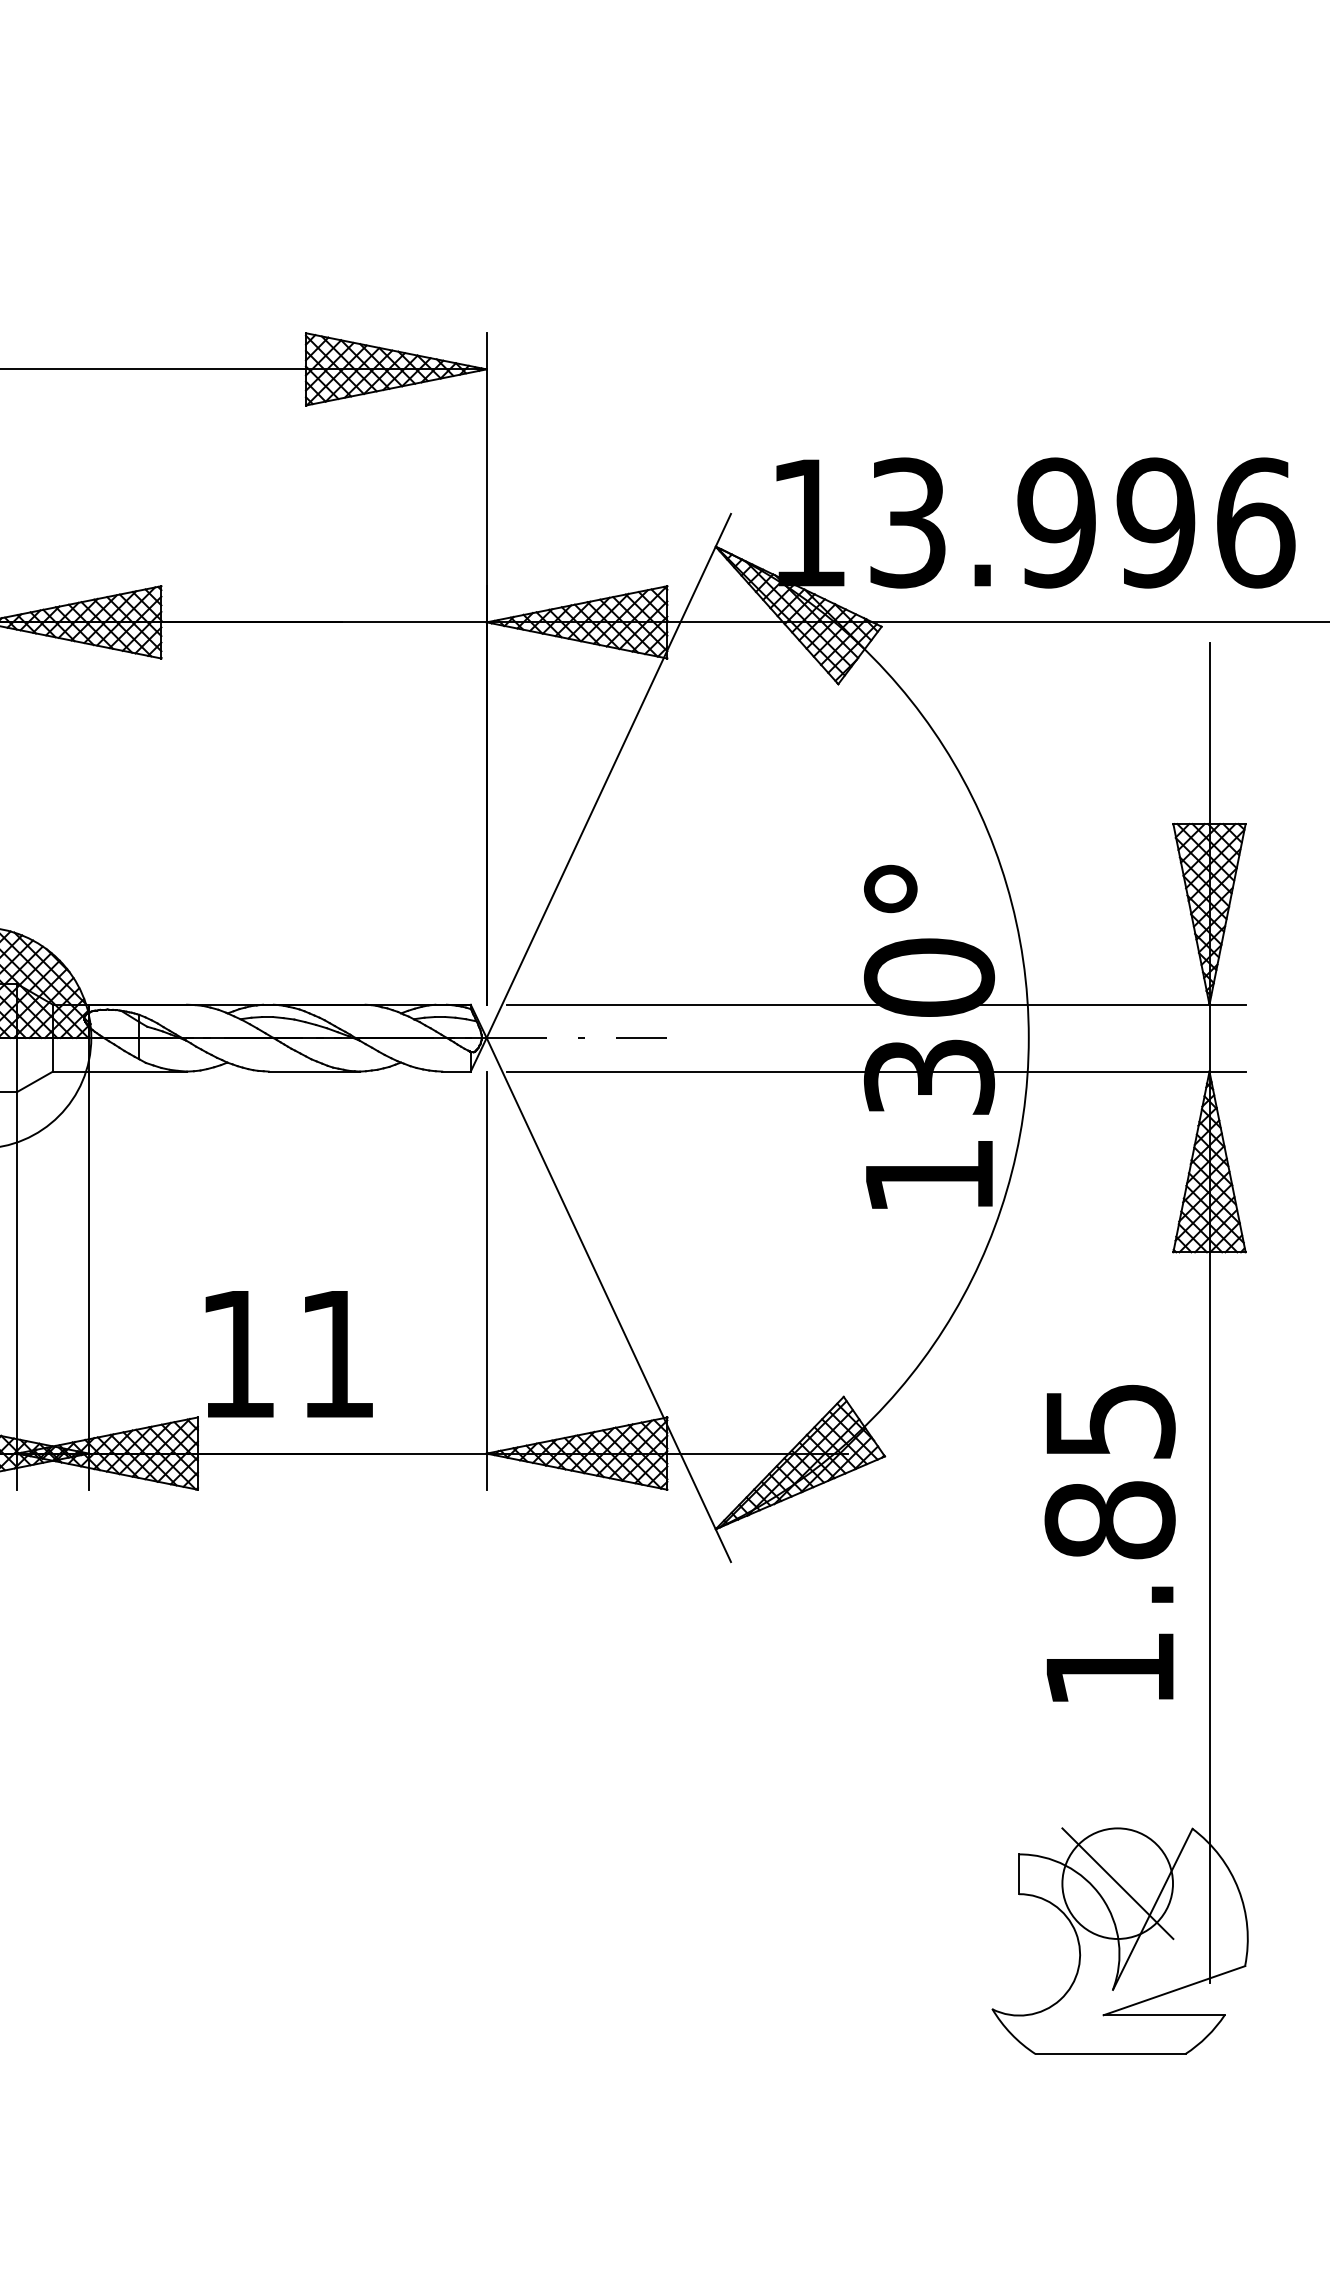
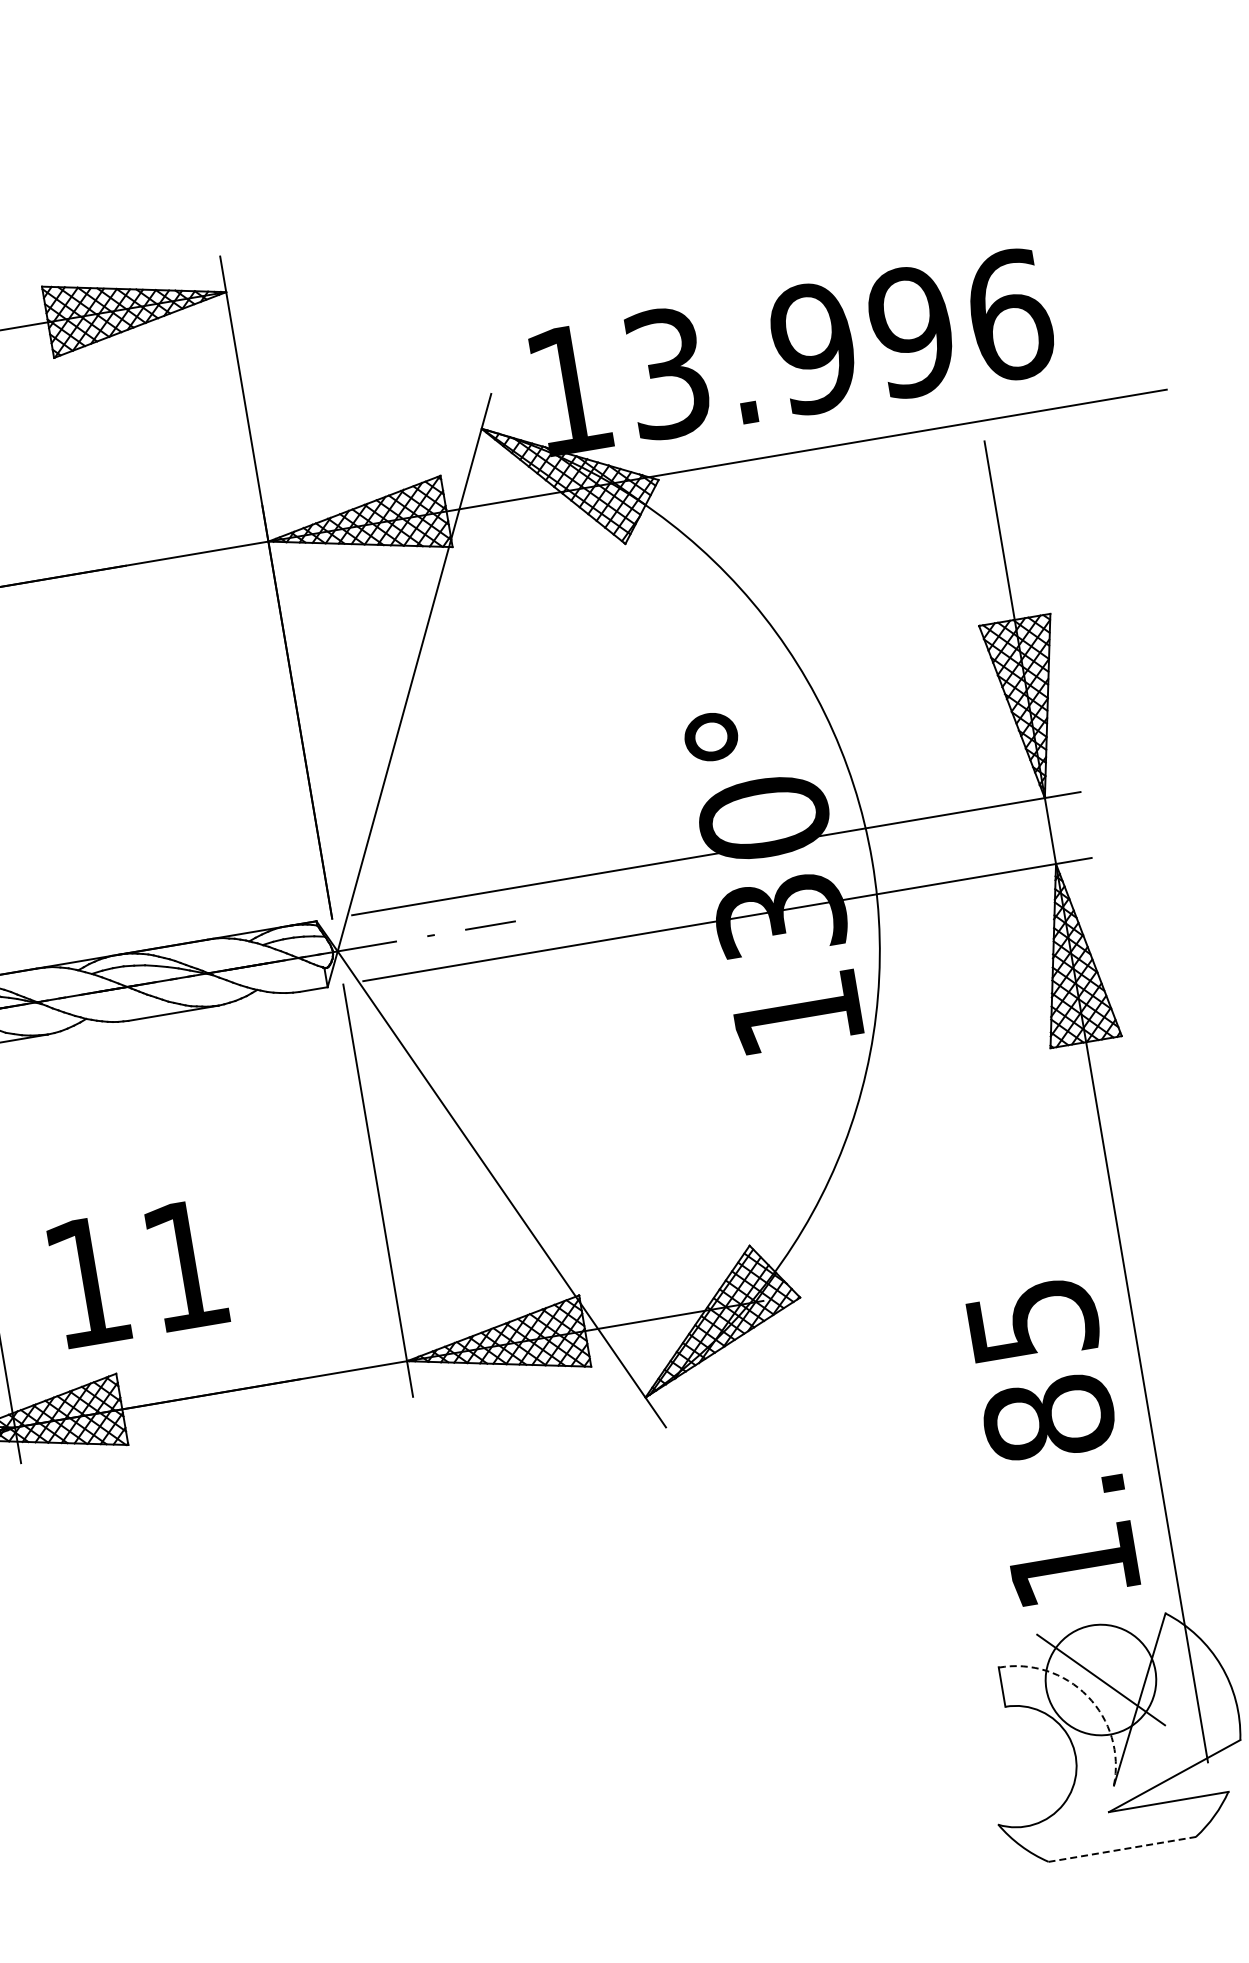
text: (288, 1354) -> (137, 1273), moved
text: (1109, 1543) -> (1052, 1441), moved
arc: (1101, 1897) -> (1087, 1696), solid -> dashed
line: (1110, 2054) -> (1122, 1849), solid -> dashed

